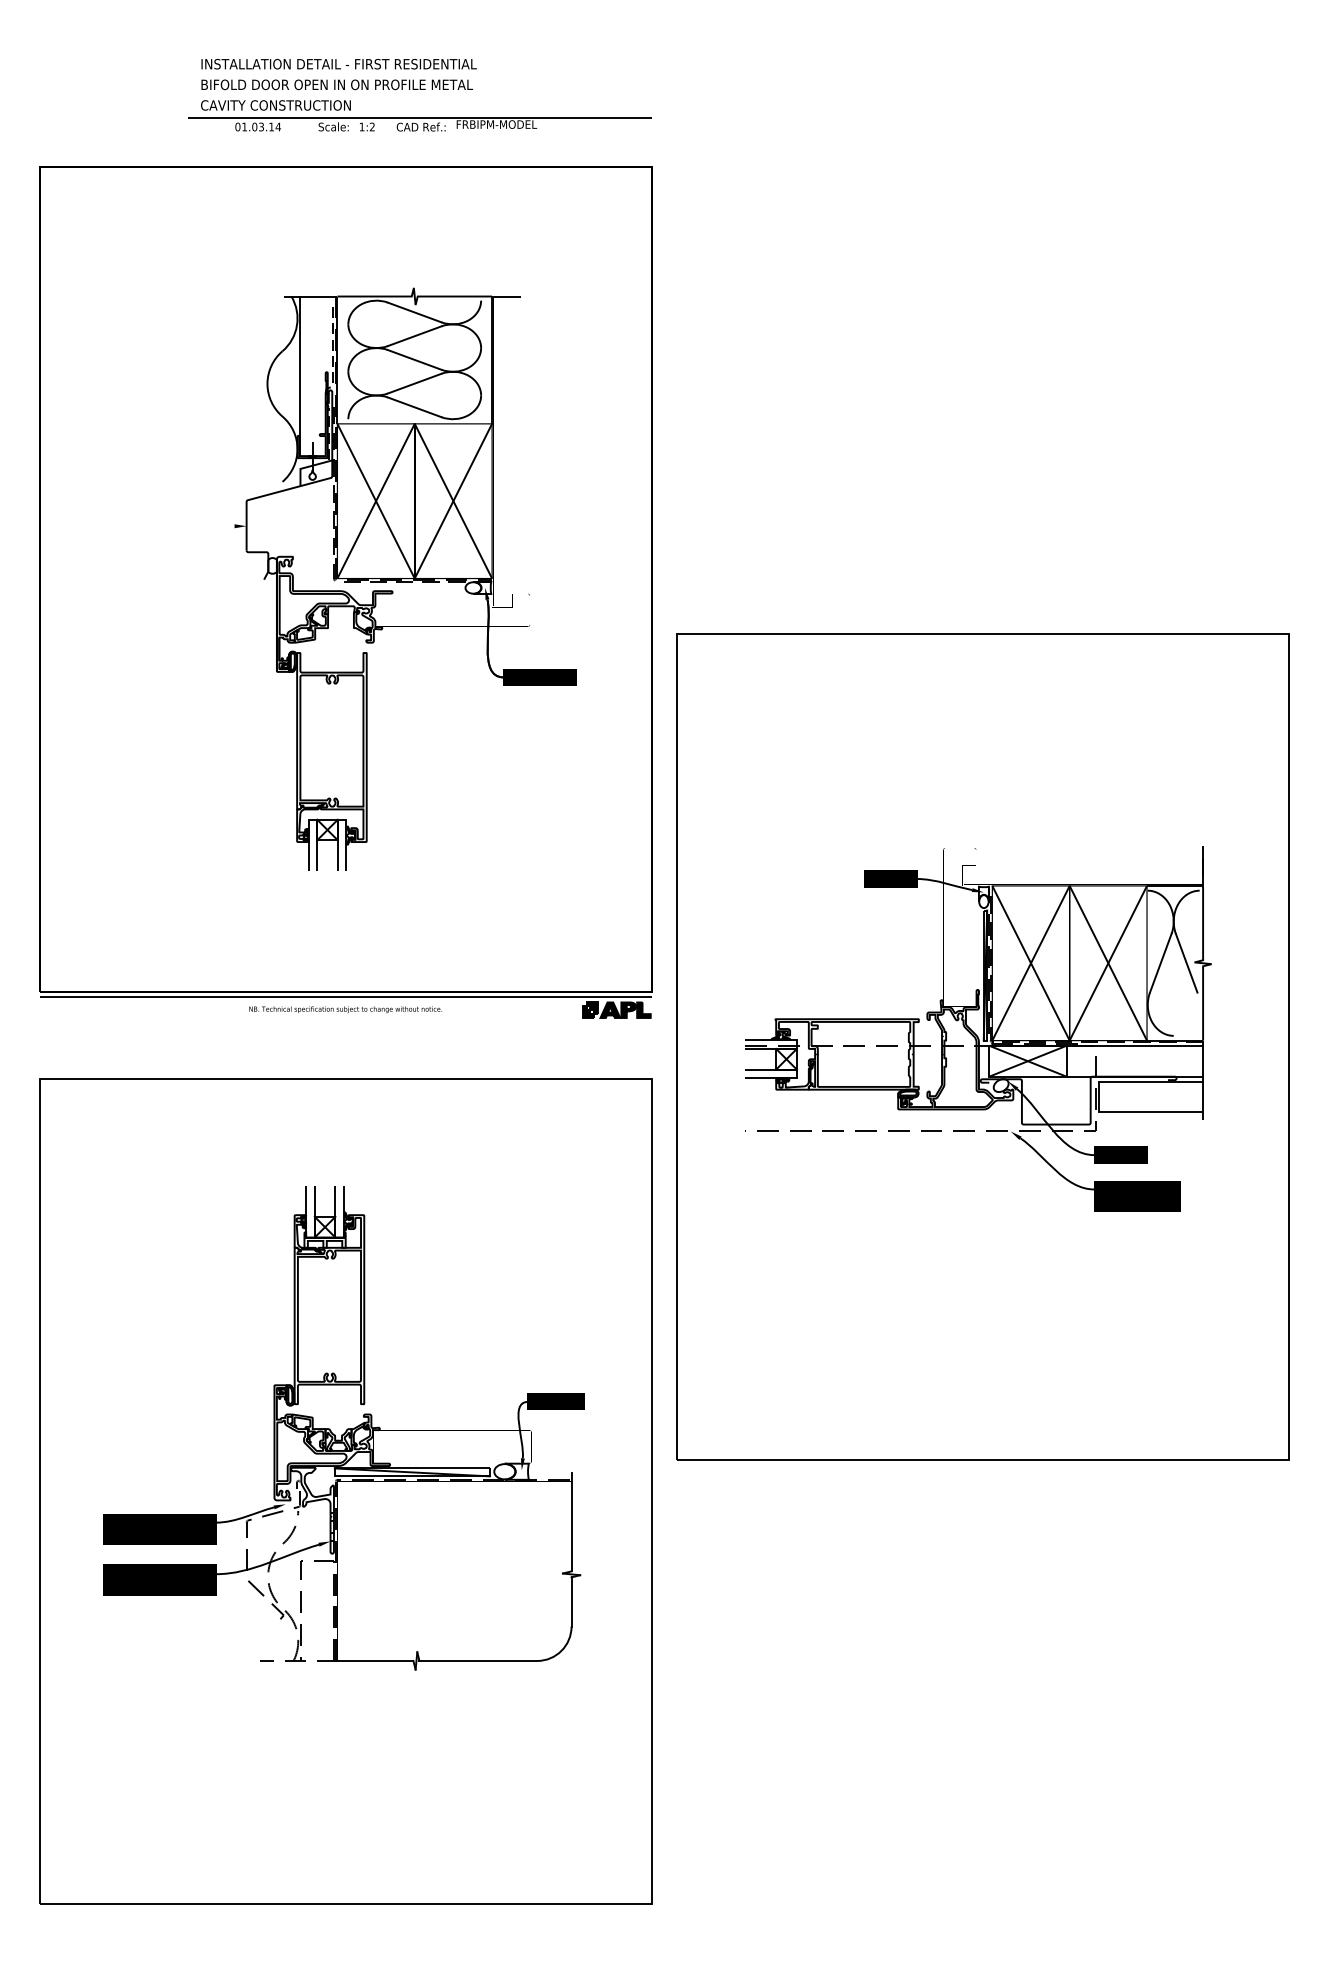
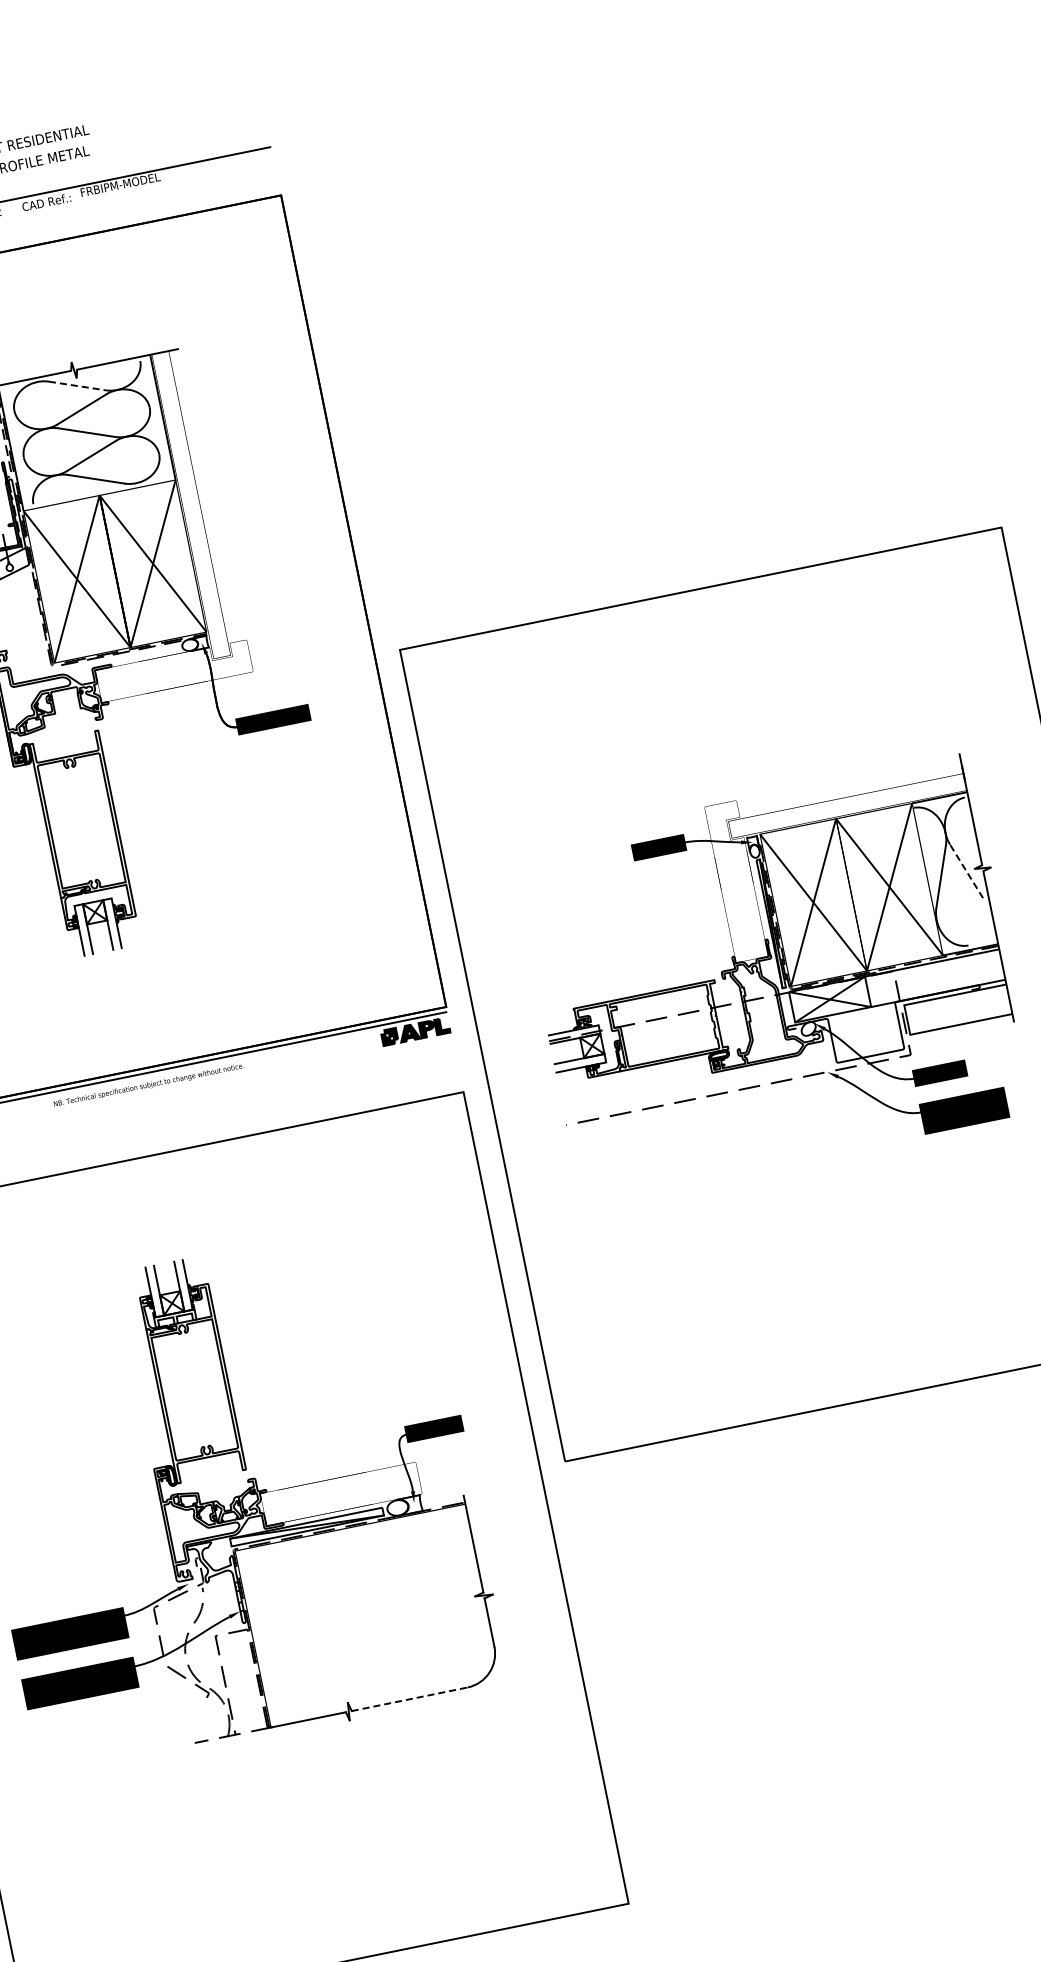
line: (414, 312) -> (77, 386), solid -> dashed
line: (1186, 962) -> (966, 870), solid -> dashed
line: (478, 1660) -> (409, 1698), solid -> dashed

